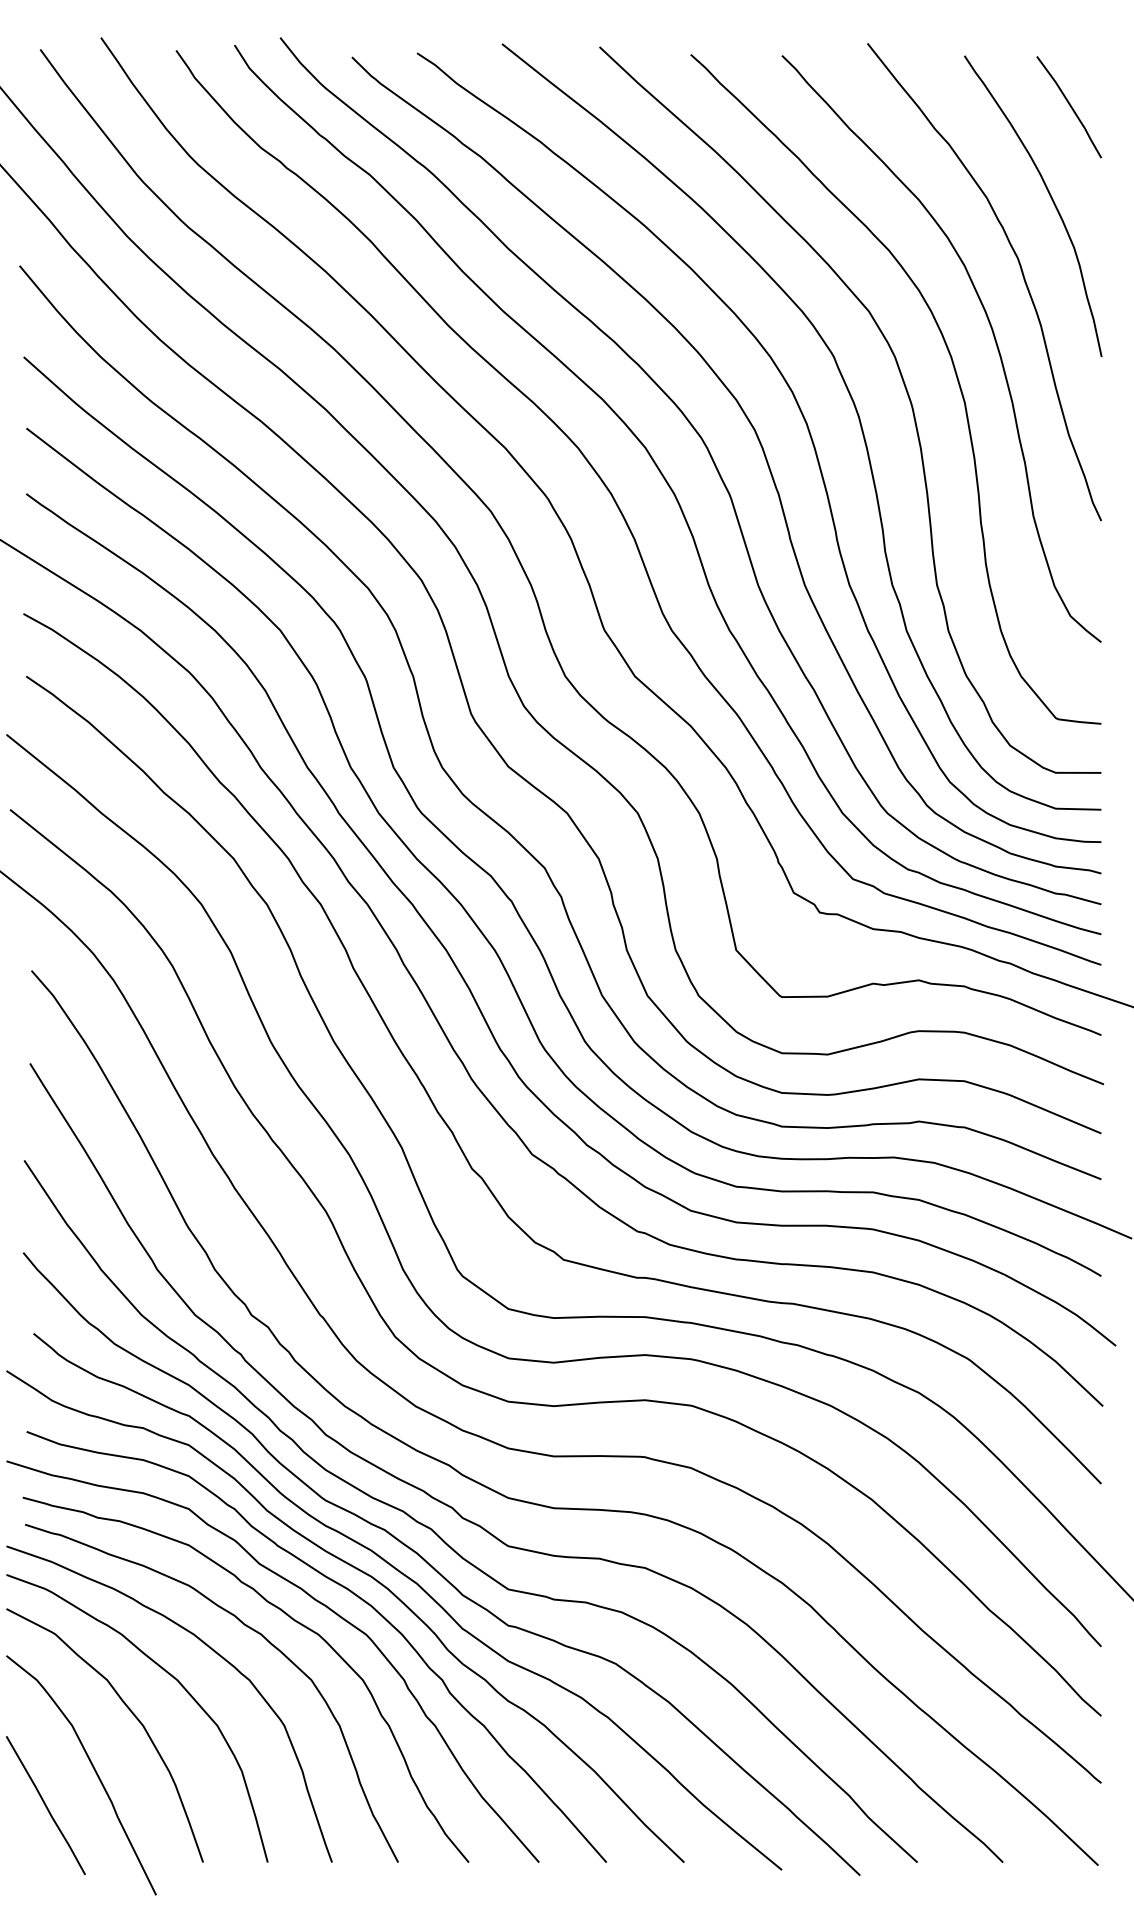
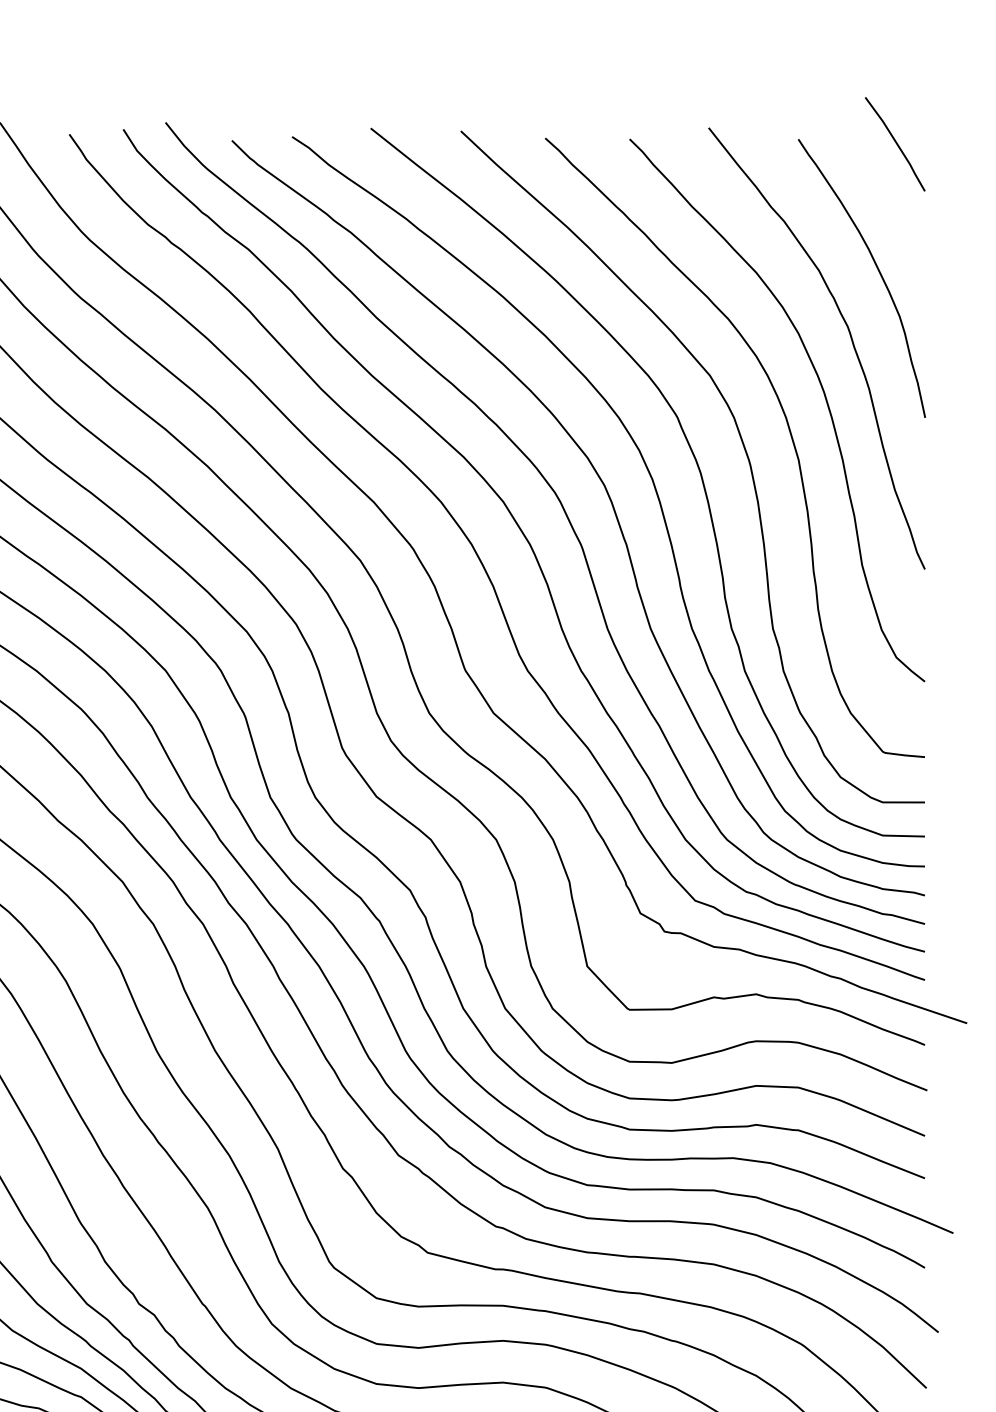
line: (1069, 106) -> (895, 143), moved

